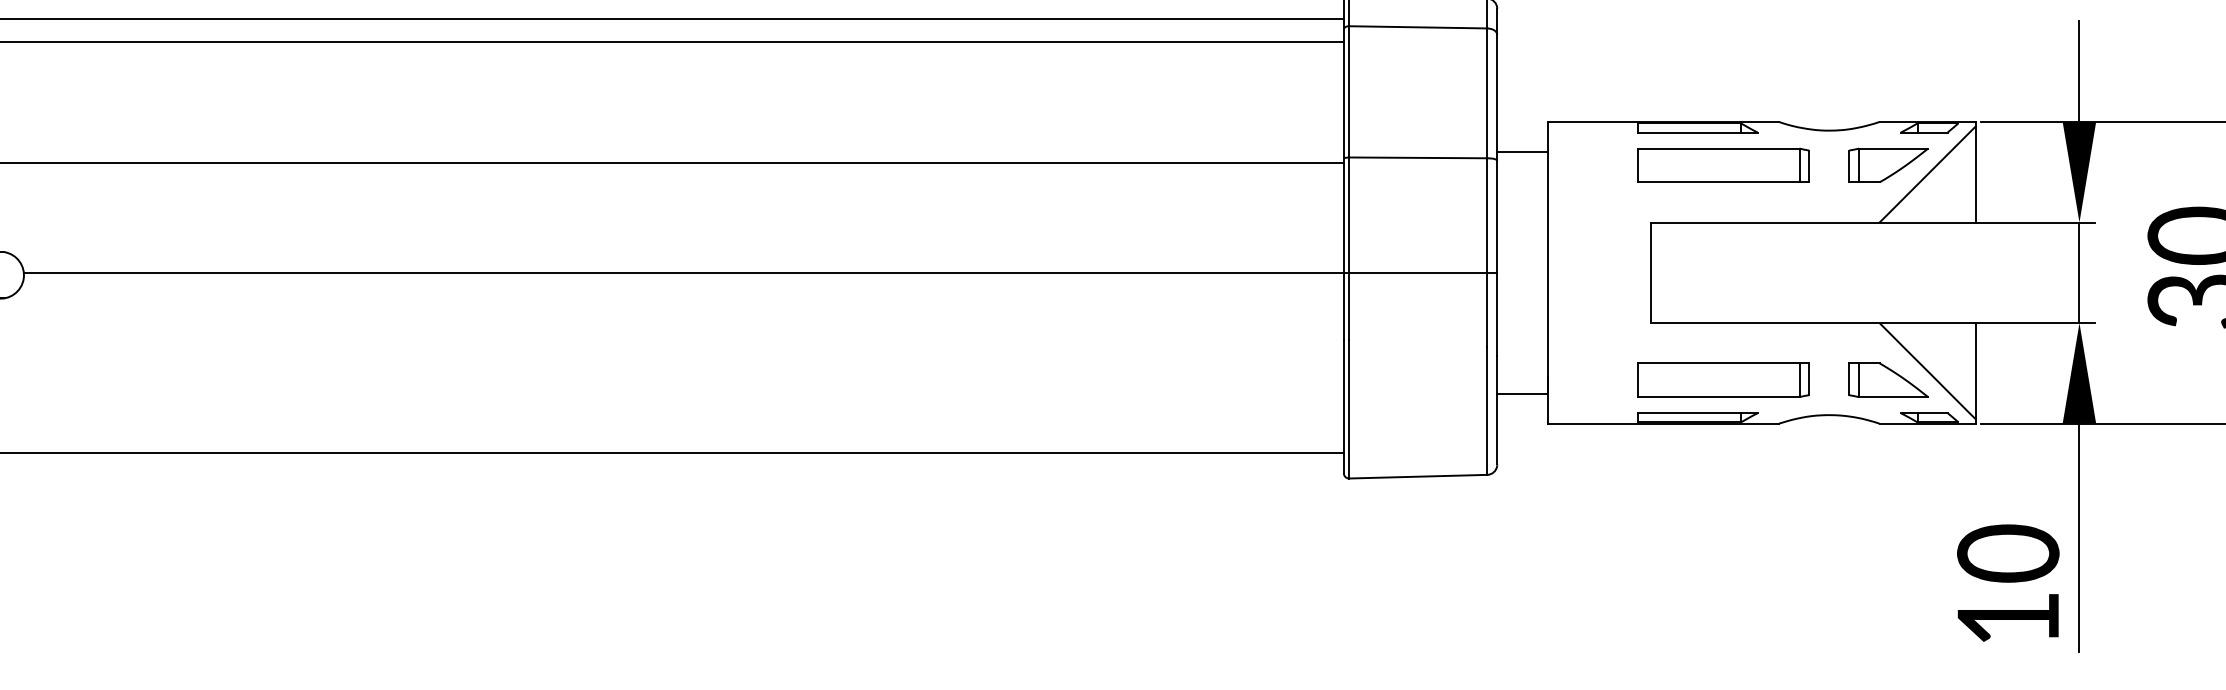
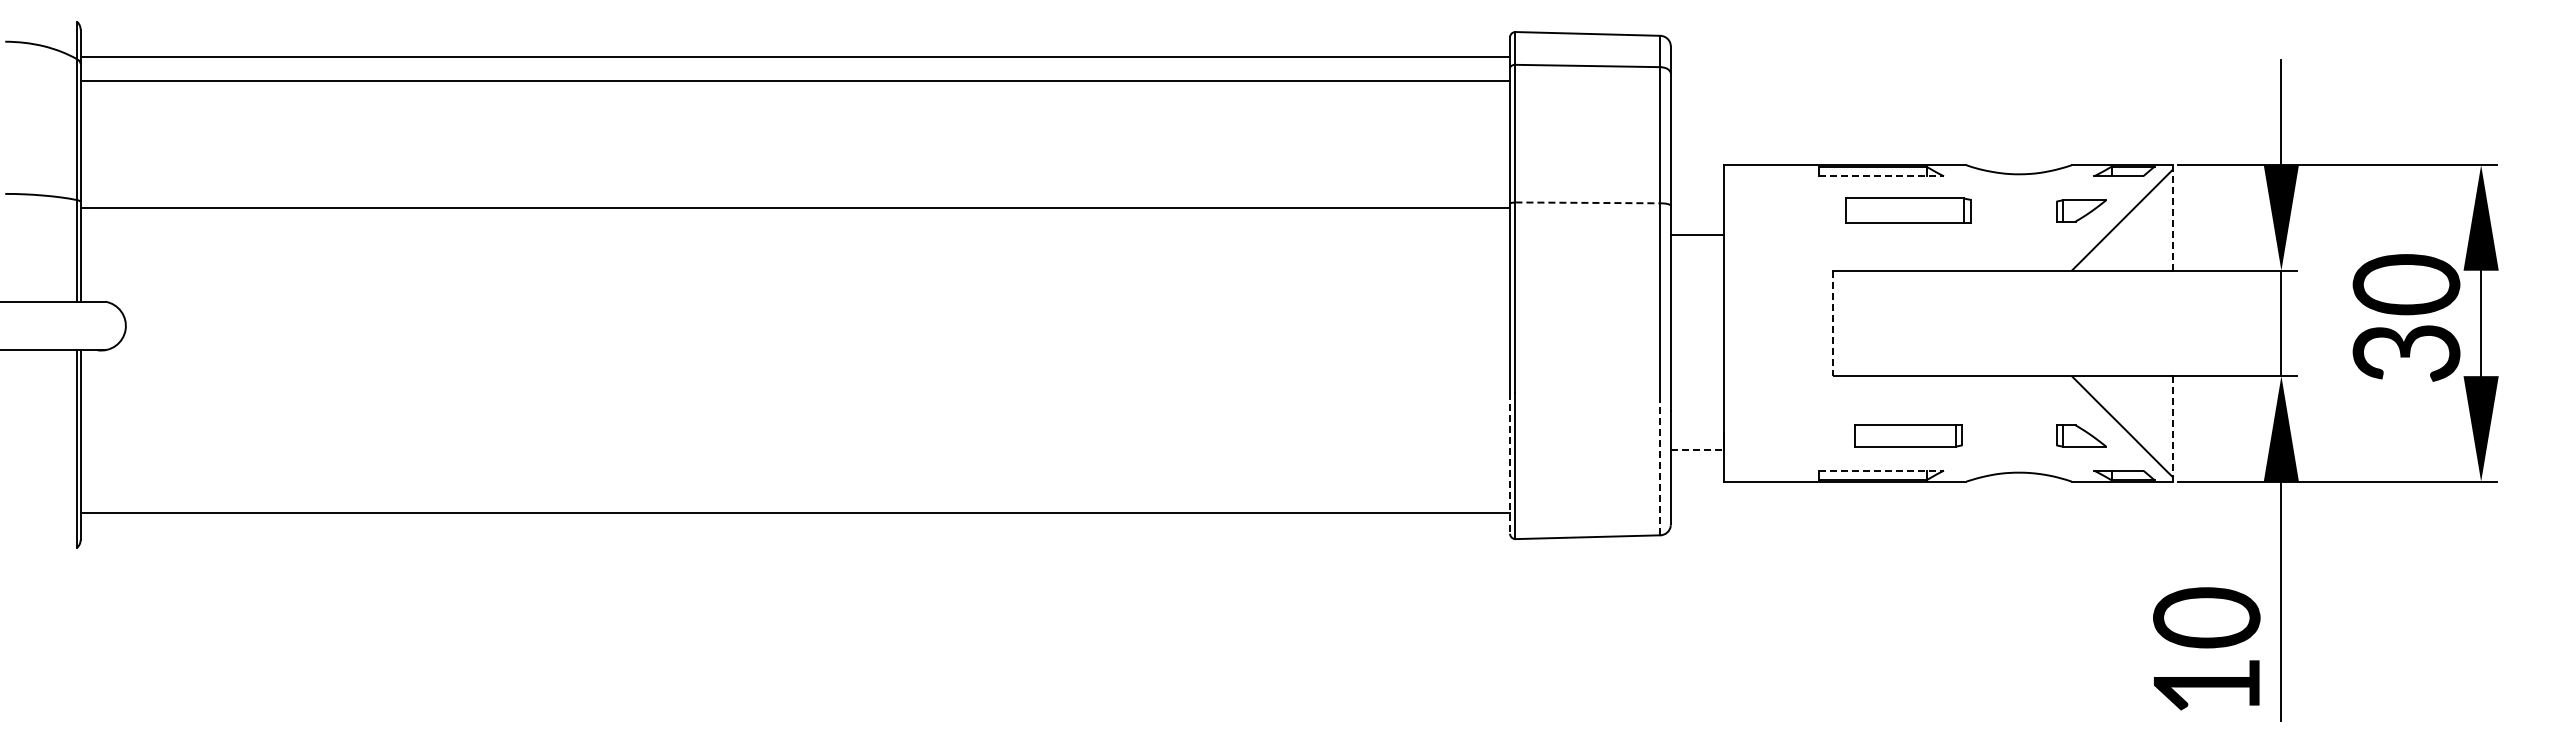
line: (1698, 132) -> (1881, 176), solid -> dashed
line: (1521, 151) -> (1696, 234), moved
line: (1417, 157) -> (1587, 202), solid -> dashed
part: (1723, 165) -> (1908, 210), size x0.7
part: (1888, 165) -> (2081, 210), size x0.6
line: (1976, 171) -> (2173, 217), solid -> dashed
line: (759, 272) -> (897, 323), removed
line: (1651, 272) -> (1832, 323), solid -> dashed
line: (1976, 373) -> (2173, 428), solid -> dashed
part: (1723, 379) -> (1908, 435), size x0.6
part: (1888, 379) -> (2081, 435), size x0.6
line: (1522, 394) -> (1697, 450), solid -> dashed
line: (1344, 407) -> (1510, 464), solid -> dashed
line: (1487, 411) -> (1660, 468), solid -> dashed
line: (1698, 413) -> (1881, 470), solid -> dashed

